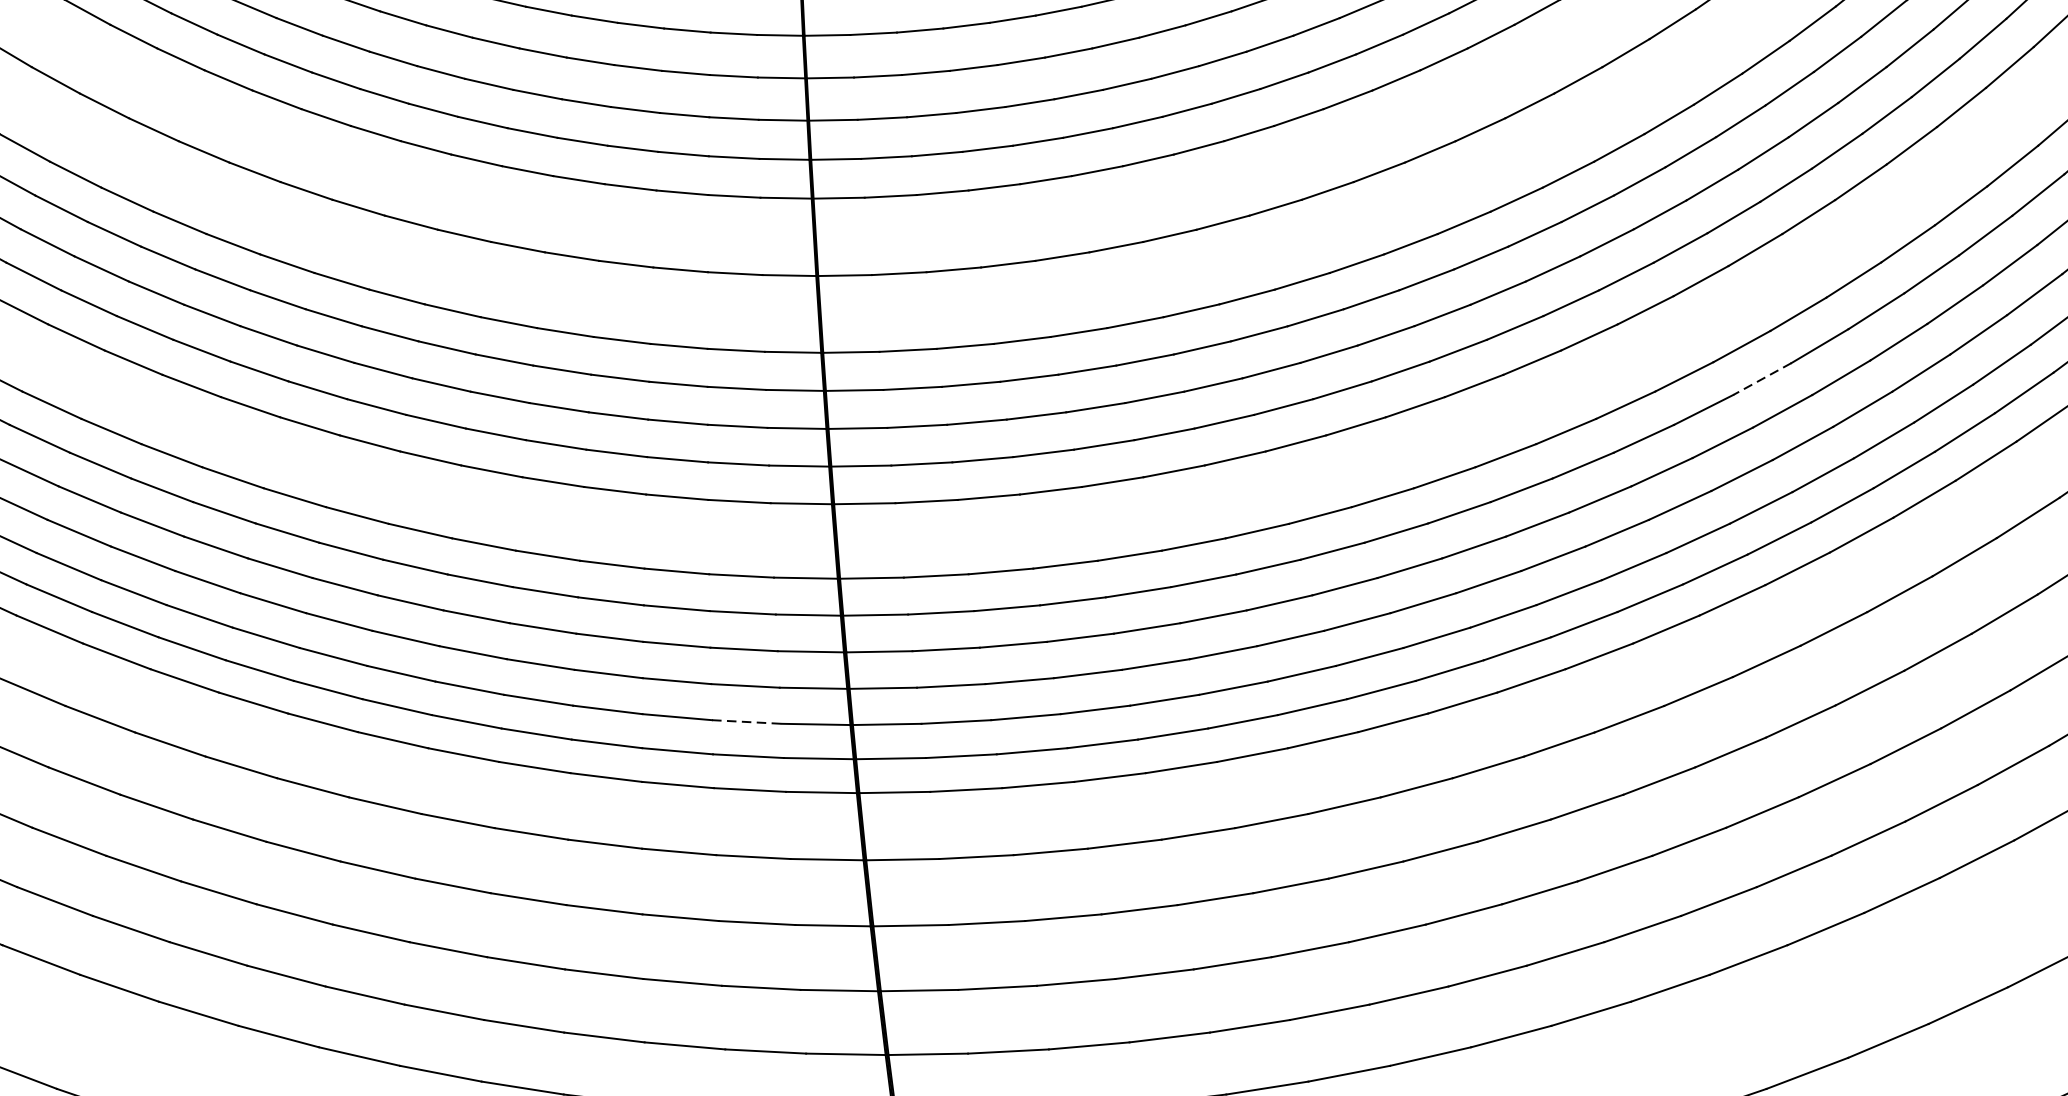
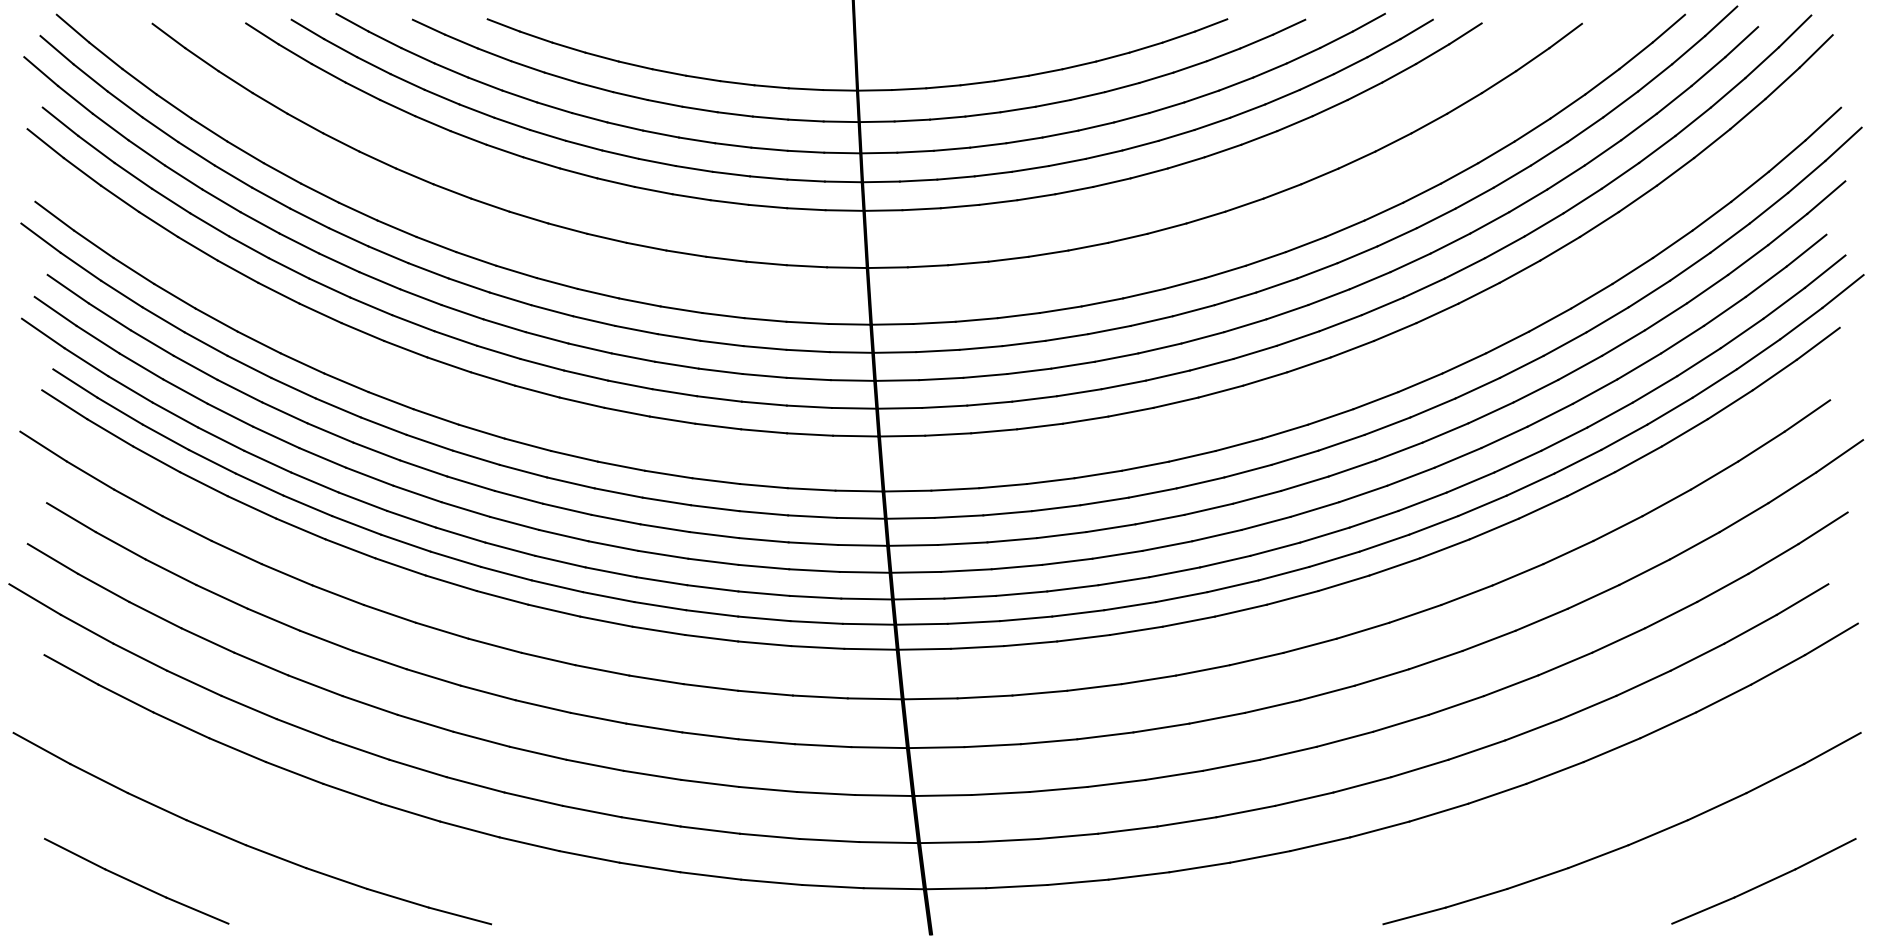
line: (1762, 379) -> (1565, 344), dashed -> solid
line: (746, 722) -> (815, 597), dashed -> solid

